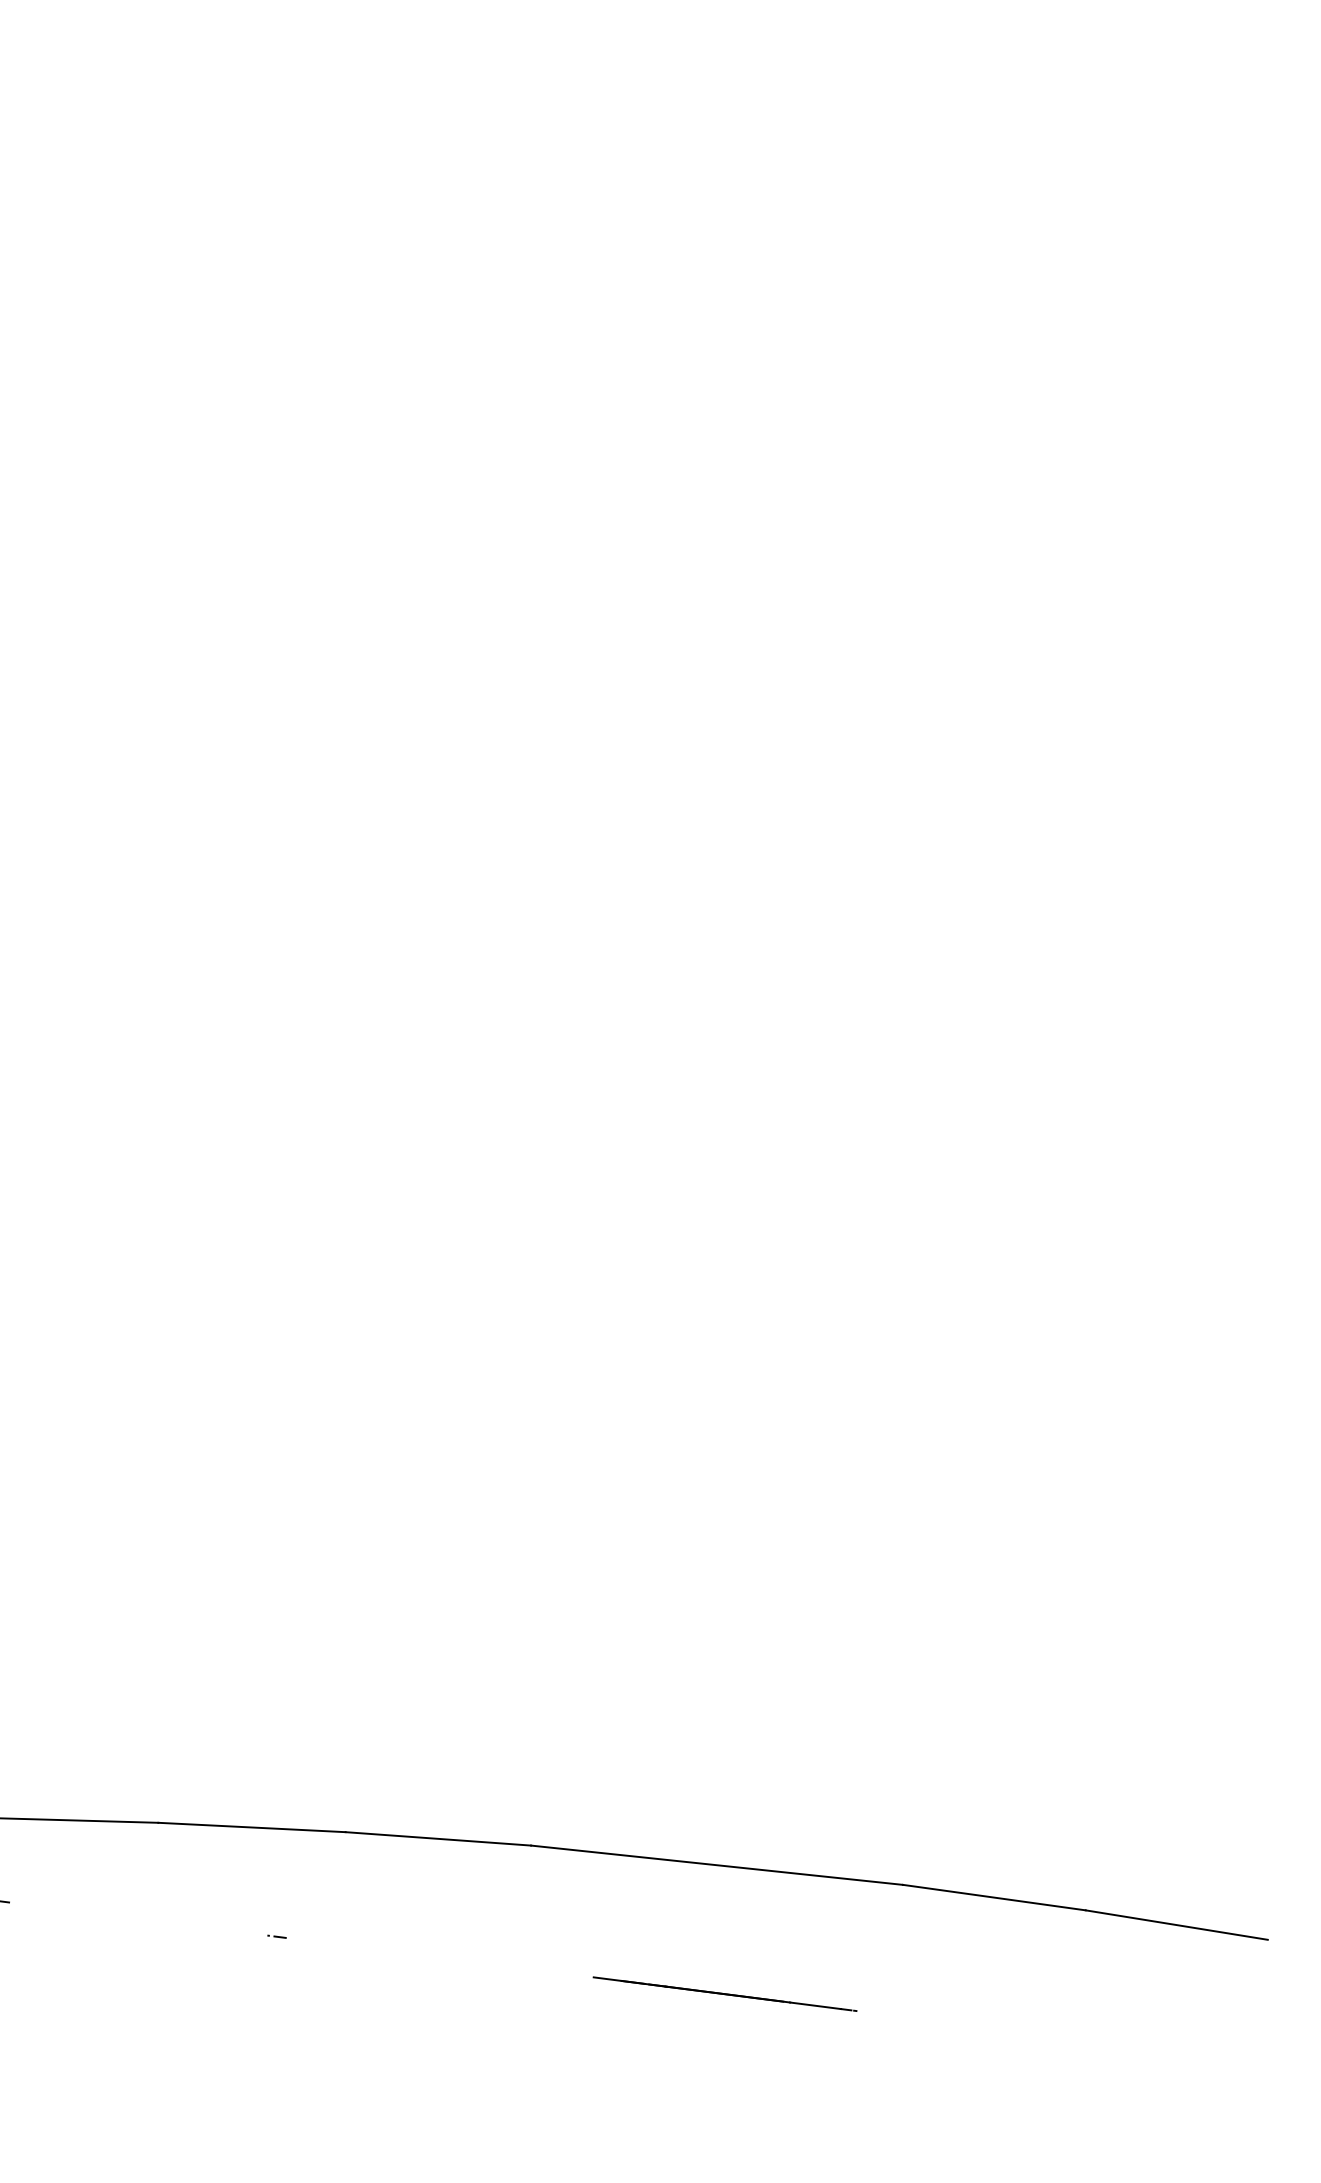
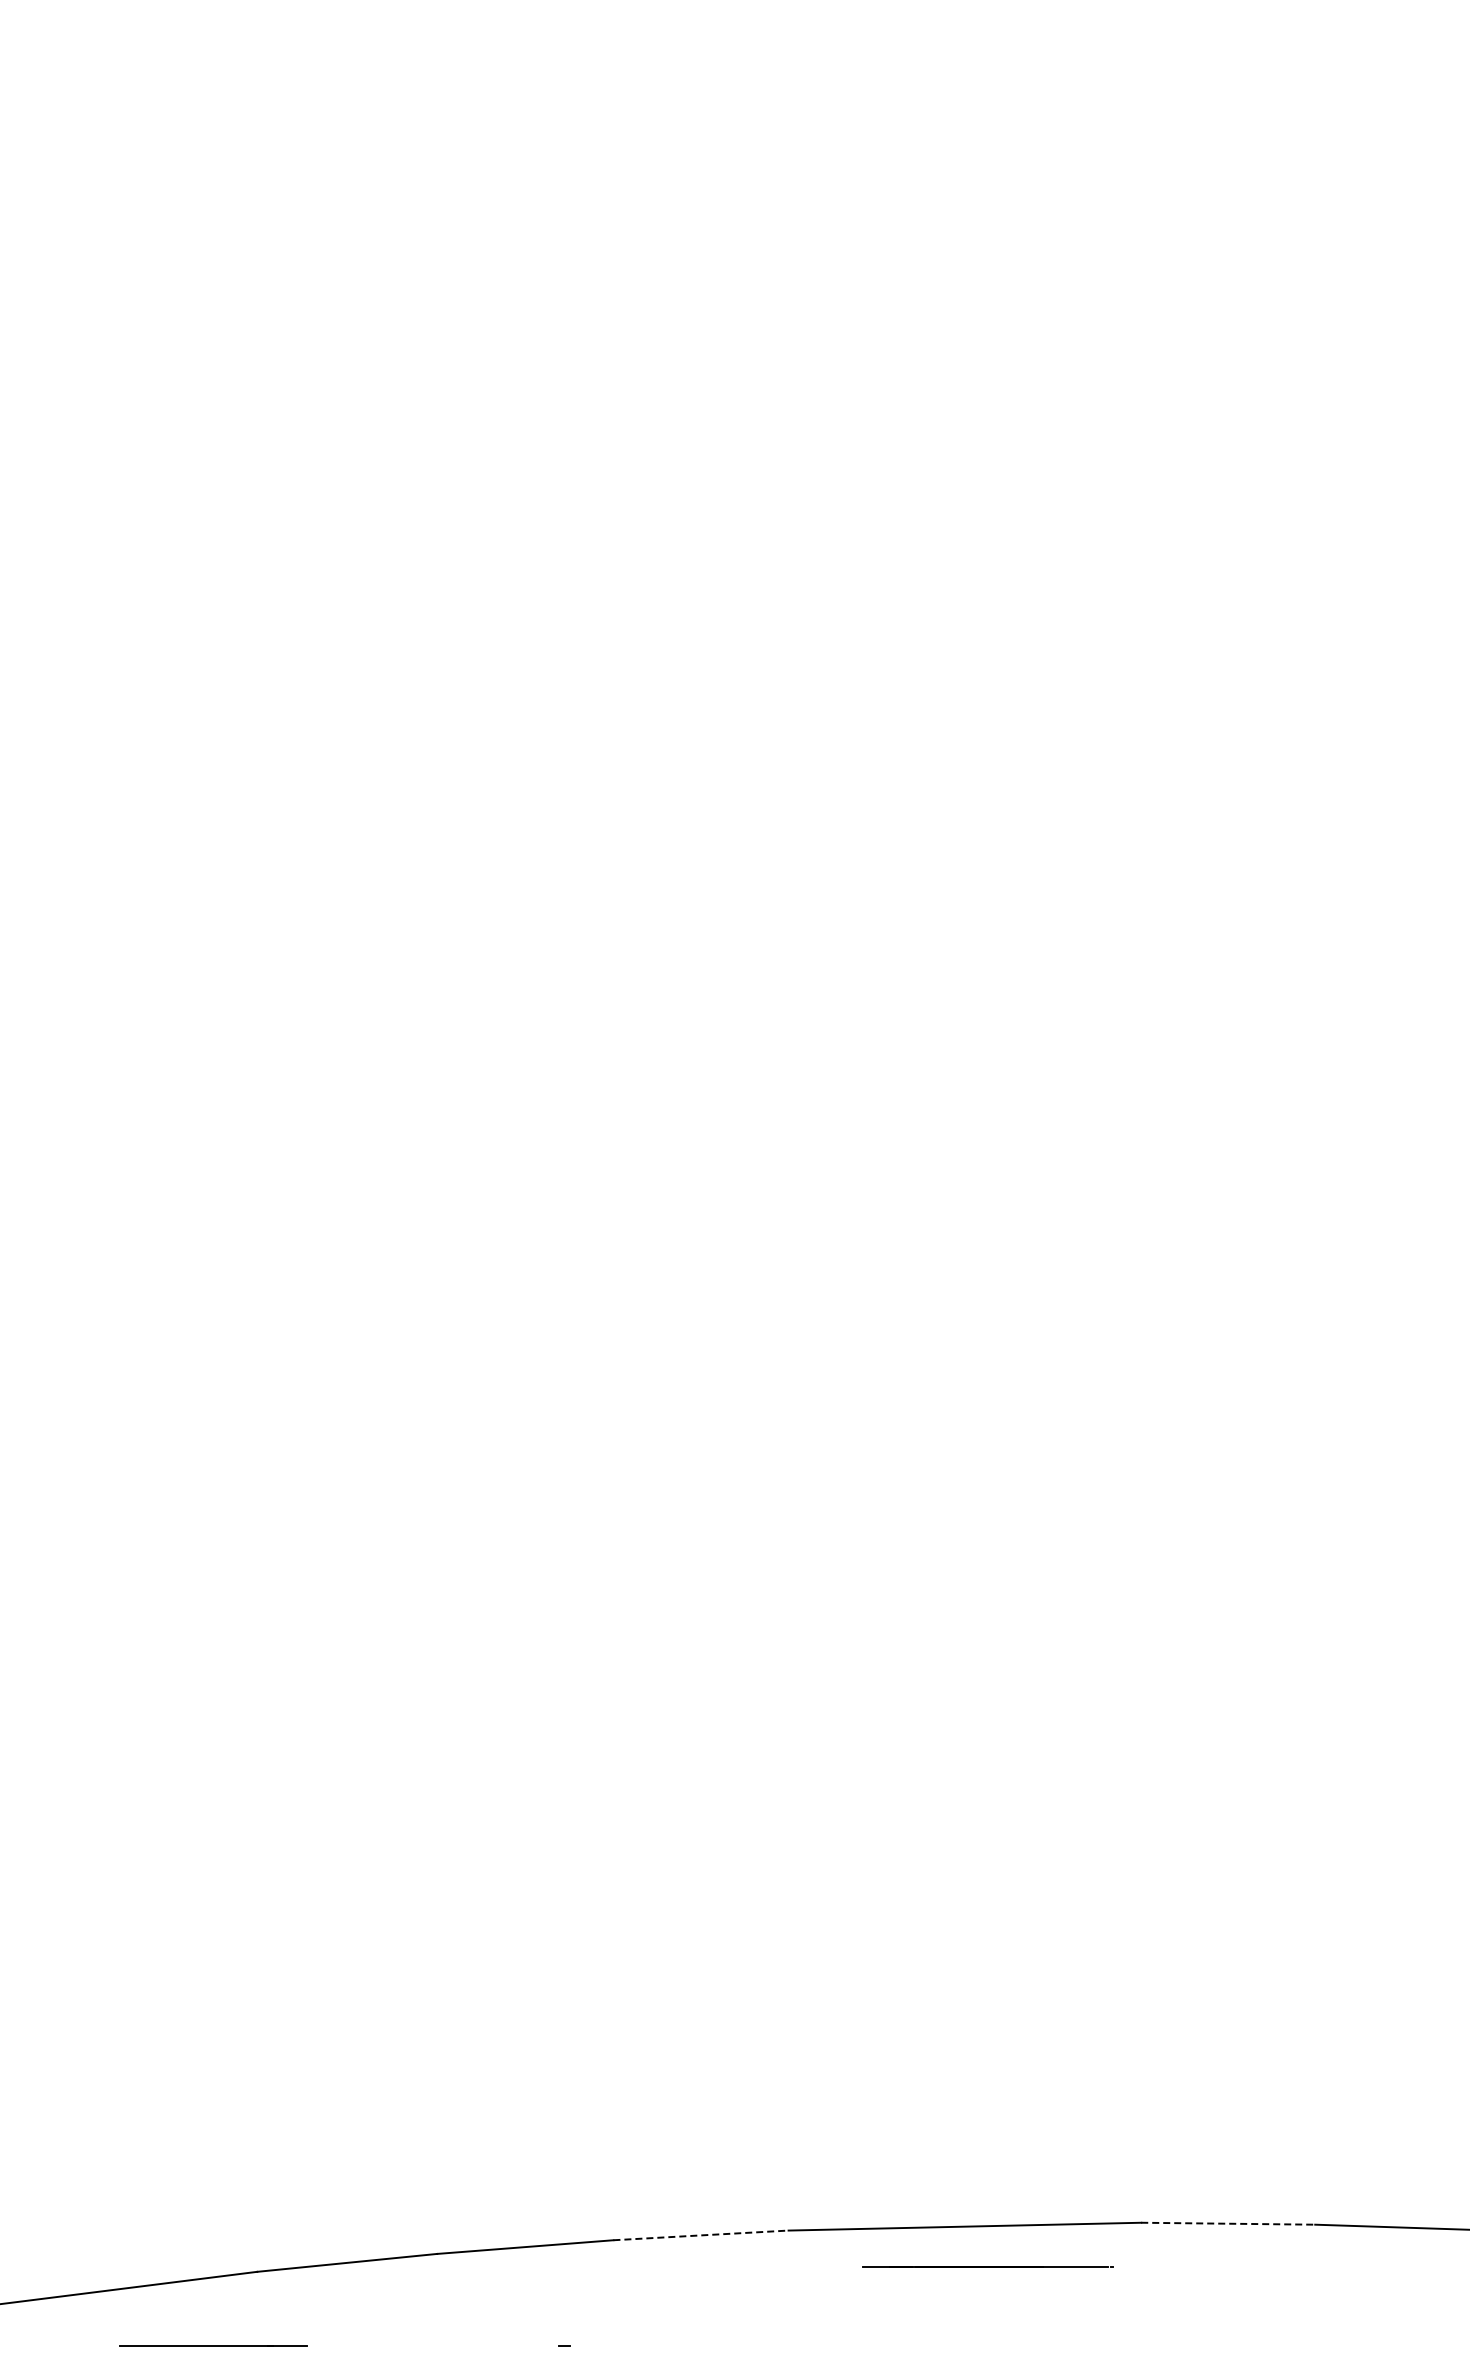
line: (438, 1839) -> (701, 2235), solid -> dashed
line: (994, 1897) -> (1228, 2223), solid -> dashed
line: (724, 1993) -> (987, 2266), moved

